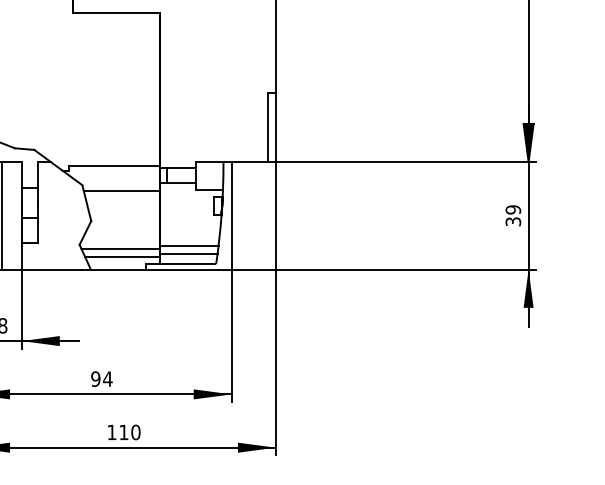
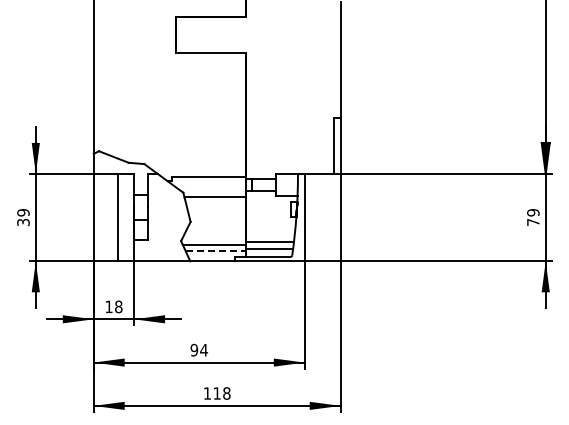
text: (513, 221) -> (533, 222), 39 -> 79
line: (123, 256) -> (216, 250), solid -> dashed
text: (135, 432) -> (226, 393), 110 -> 118

